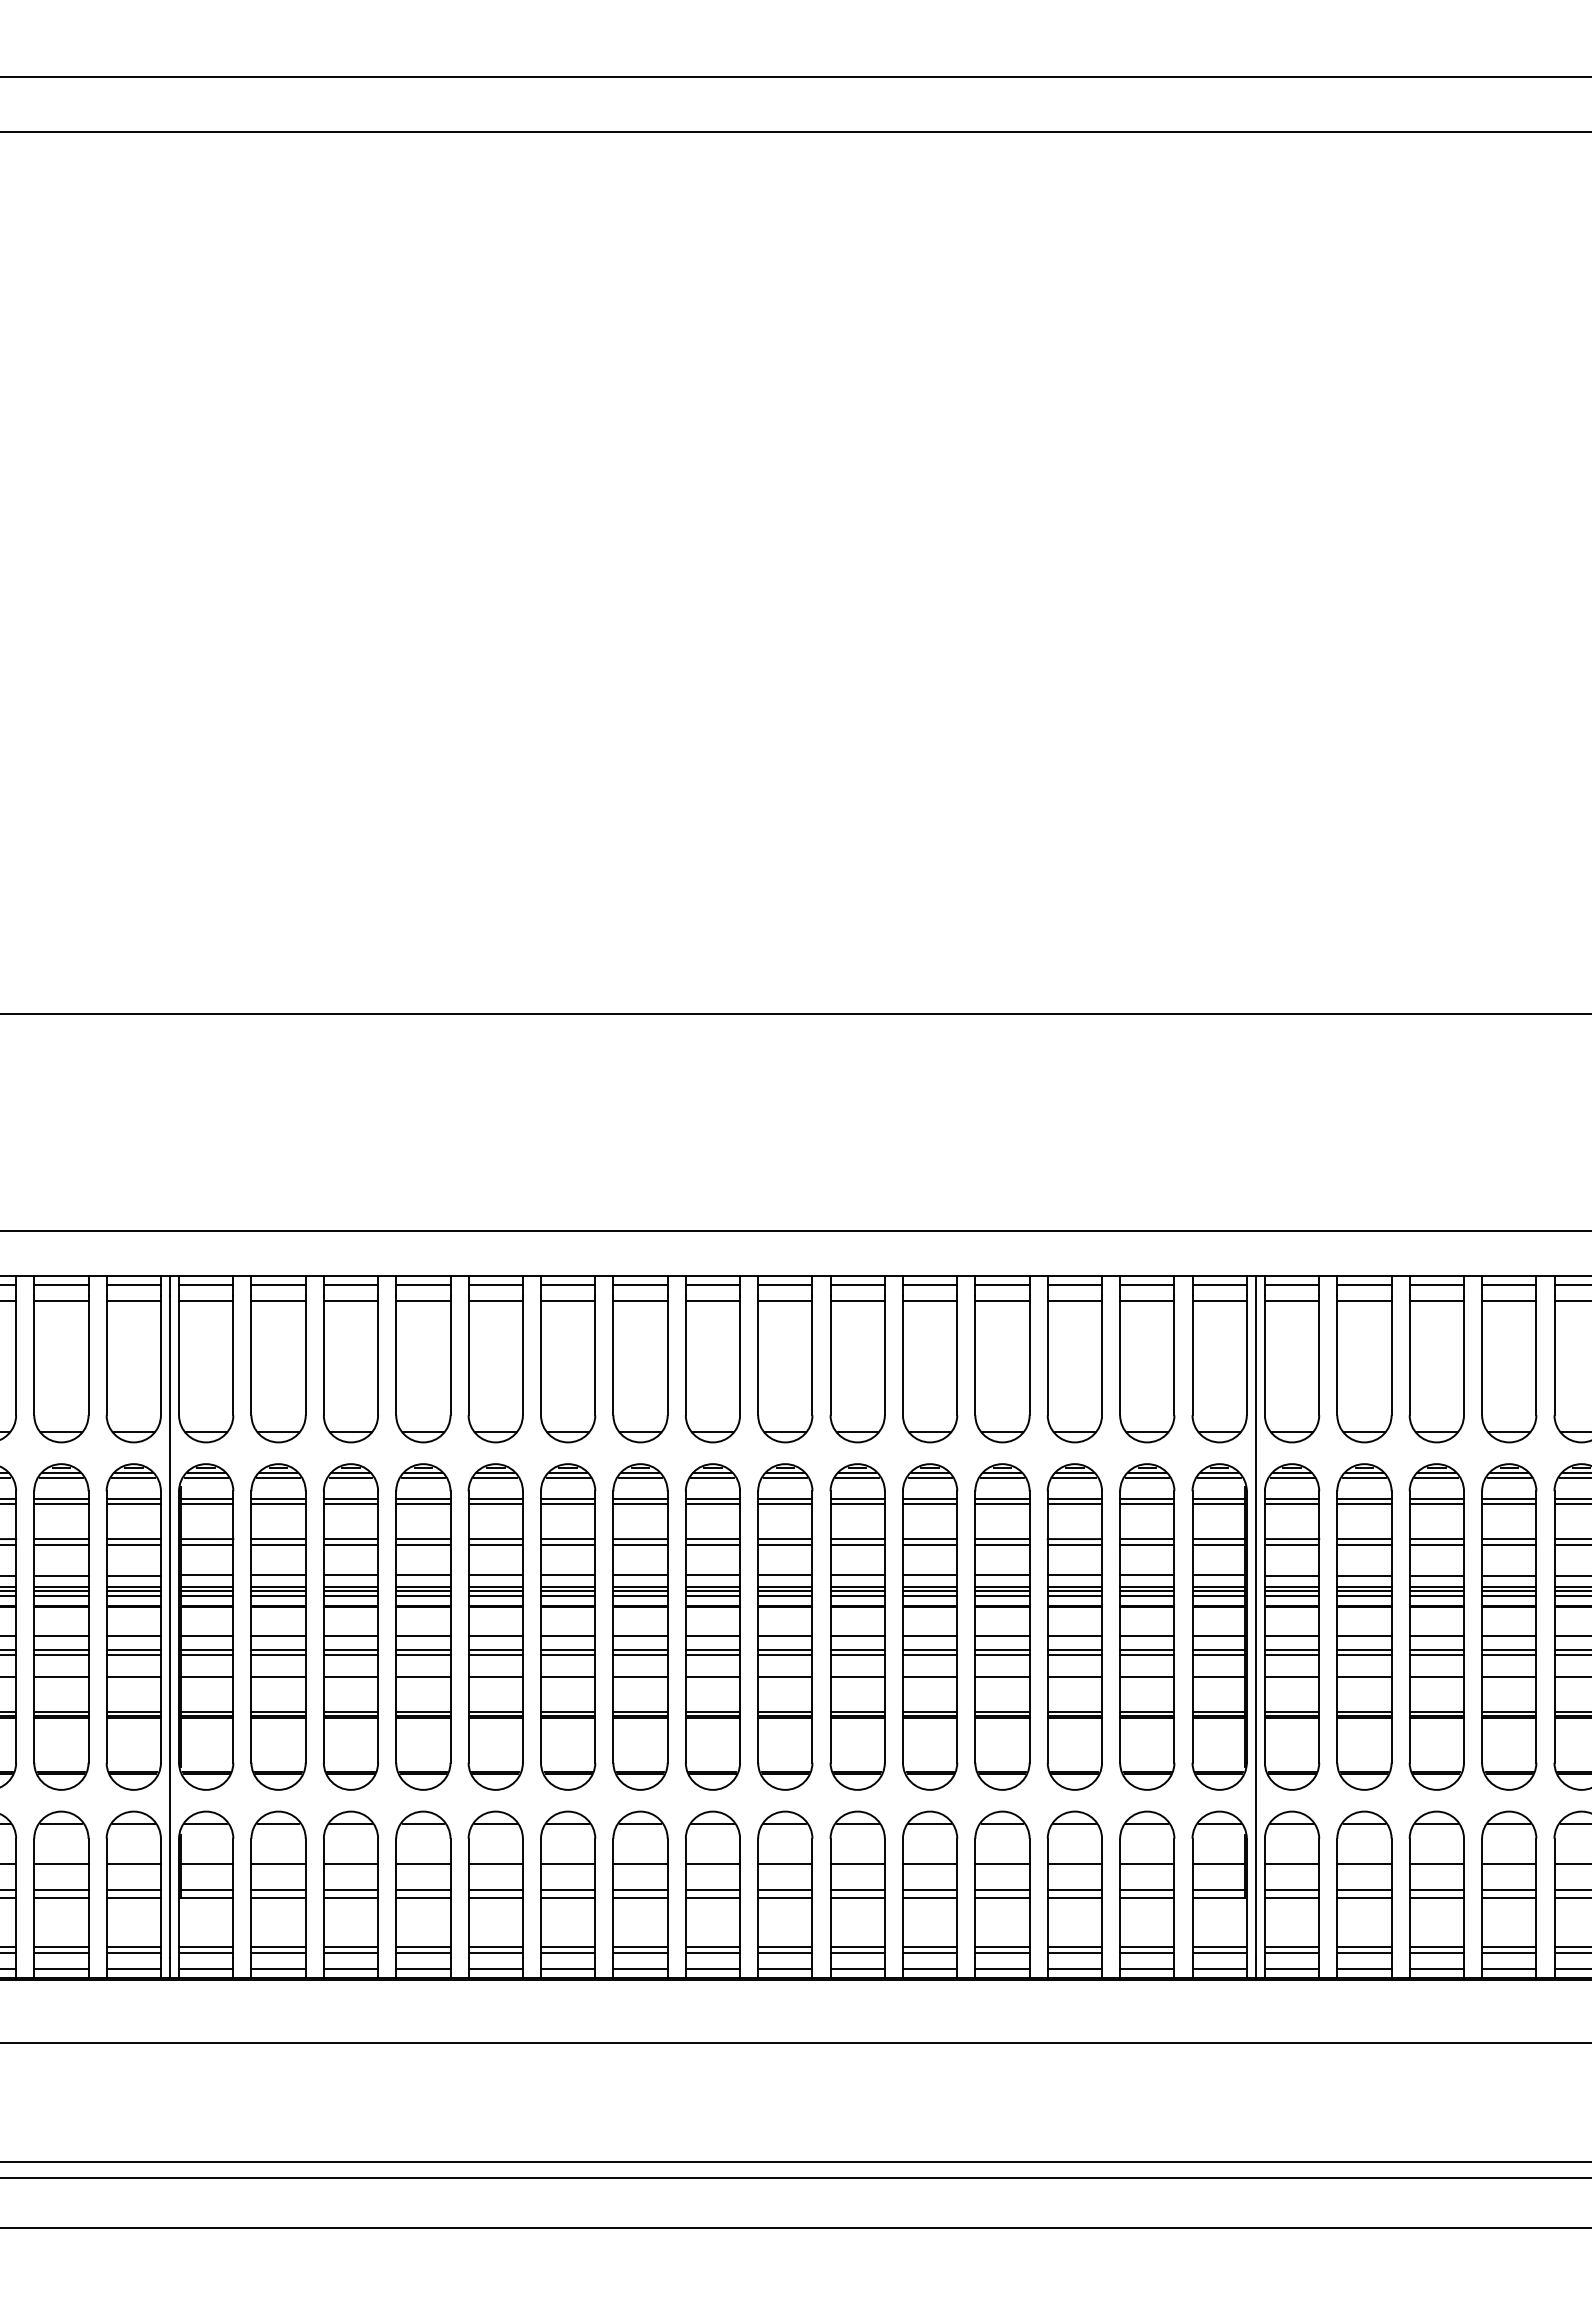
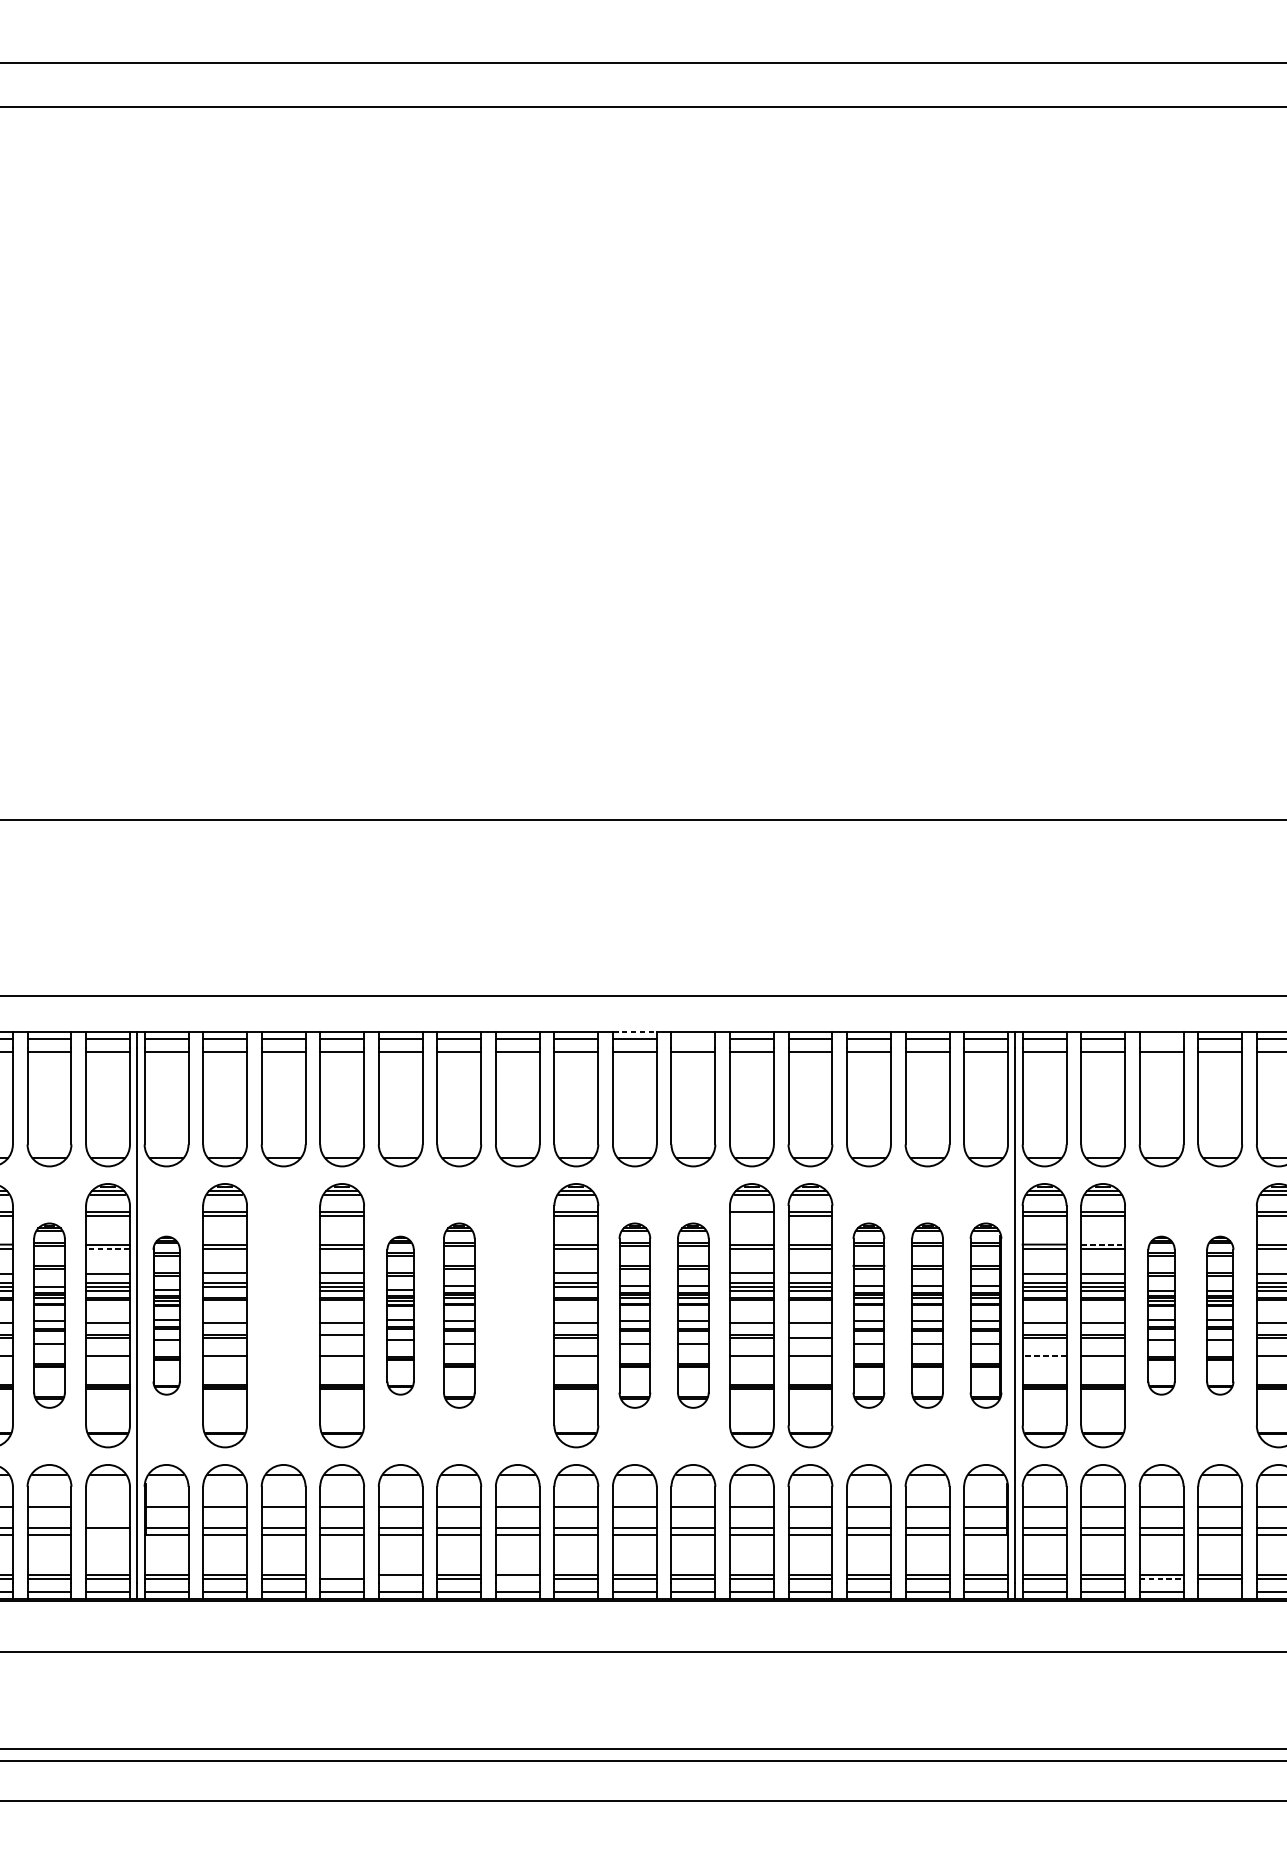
line: (785, 1276) -> (635, 1032), solid -> dashed
line: (857, 1284) -> (693, 1038), removed
line: (1436, 1284) -> (1161, 1038), removed
line: (929, 1503) -> (751, 1215), removed
line: (1364, 1539) -> (1103, 1244), solid -> dashed
line: (133, 1544) -> (107, 1248), solid -> dashed
line: (278, 1596) -> (225, 1291), removed
line: (712, 1596) -> (575, 1291), removed
part: (61, 1626) -> (49, 1315), size x0.7
part: (206, 1626) -> (166, 1315), size x0.6
part: (350, 1626) -> (283, 1315), removed
part: (495, 1626) -> (400, 1315), size x0.6
part: (568, 1626) -> (459, 1315), size x0.7
part: (640, 1626) -> (517, 1315), removed
part: (785, 1626) -> (635, 1315), size x0.7
part: (857, 1626) -> (693, 1315), size x0.7
part: (1074, 1626) -> (868, 1315), size x0.7
part: (1147, 1626) -> (927, 1315), size x0.7
part: (1219, 1626) -> (985, 1315), size x0.7
part: (1436, 1626) -> (1161, 1315), size x0.6
part: (1509, 1626) -> (1220, 1315), size x0.6
line: (1002, 1650) -> (810, 1334), removed
line: (423, 1654) -> (342, 1337), removed
line: (1291, 1677) -> (1044, 1356), solid -> dashed
line: (133, 1864) -> (107, 1507), removed
line: (133, 1898) -> (107, 1535), removed
line: (423, 1947) -> (342, 1574), removed
line: (495, 1952) -> (400, 1578), removed
line: (640, 1952) -> (517, 1578), removed
line: (1437, 1952) -> (1162, 1578), solid -> dashed
line: (1509, 1969) -> (1220, 1592), removed

